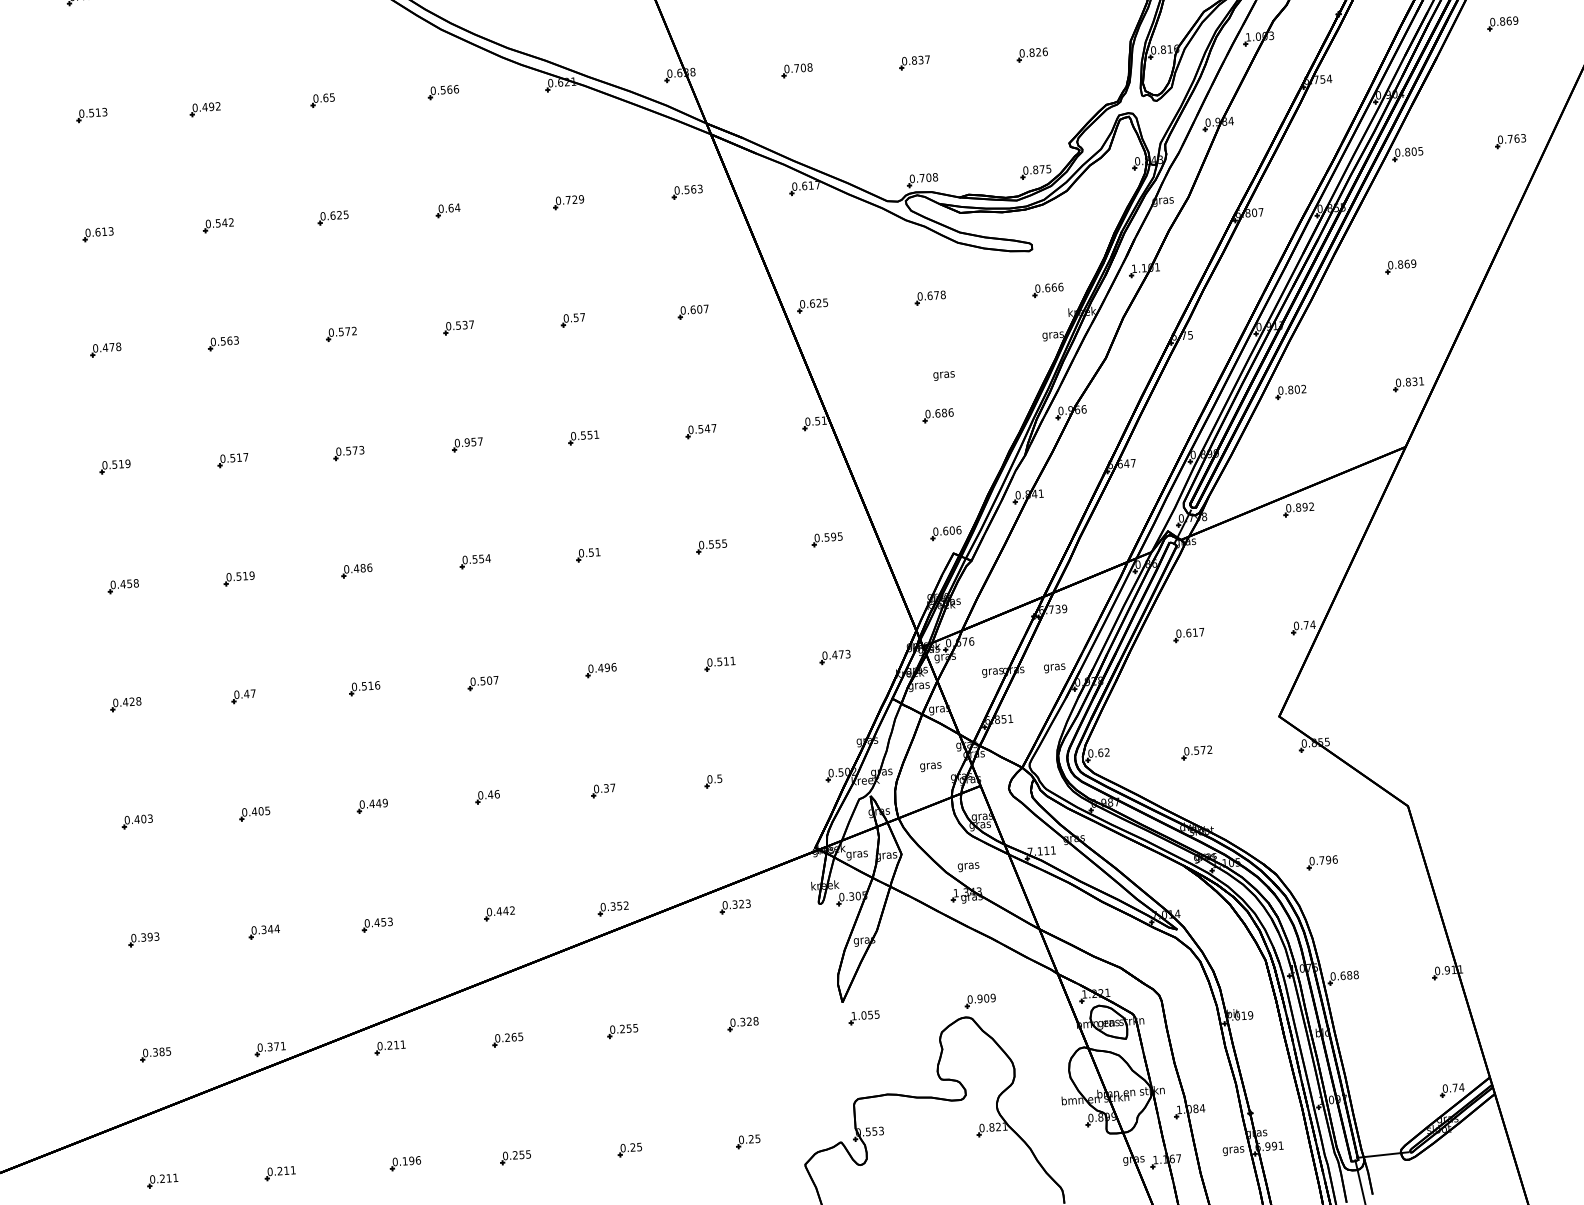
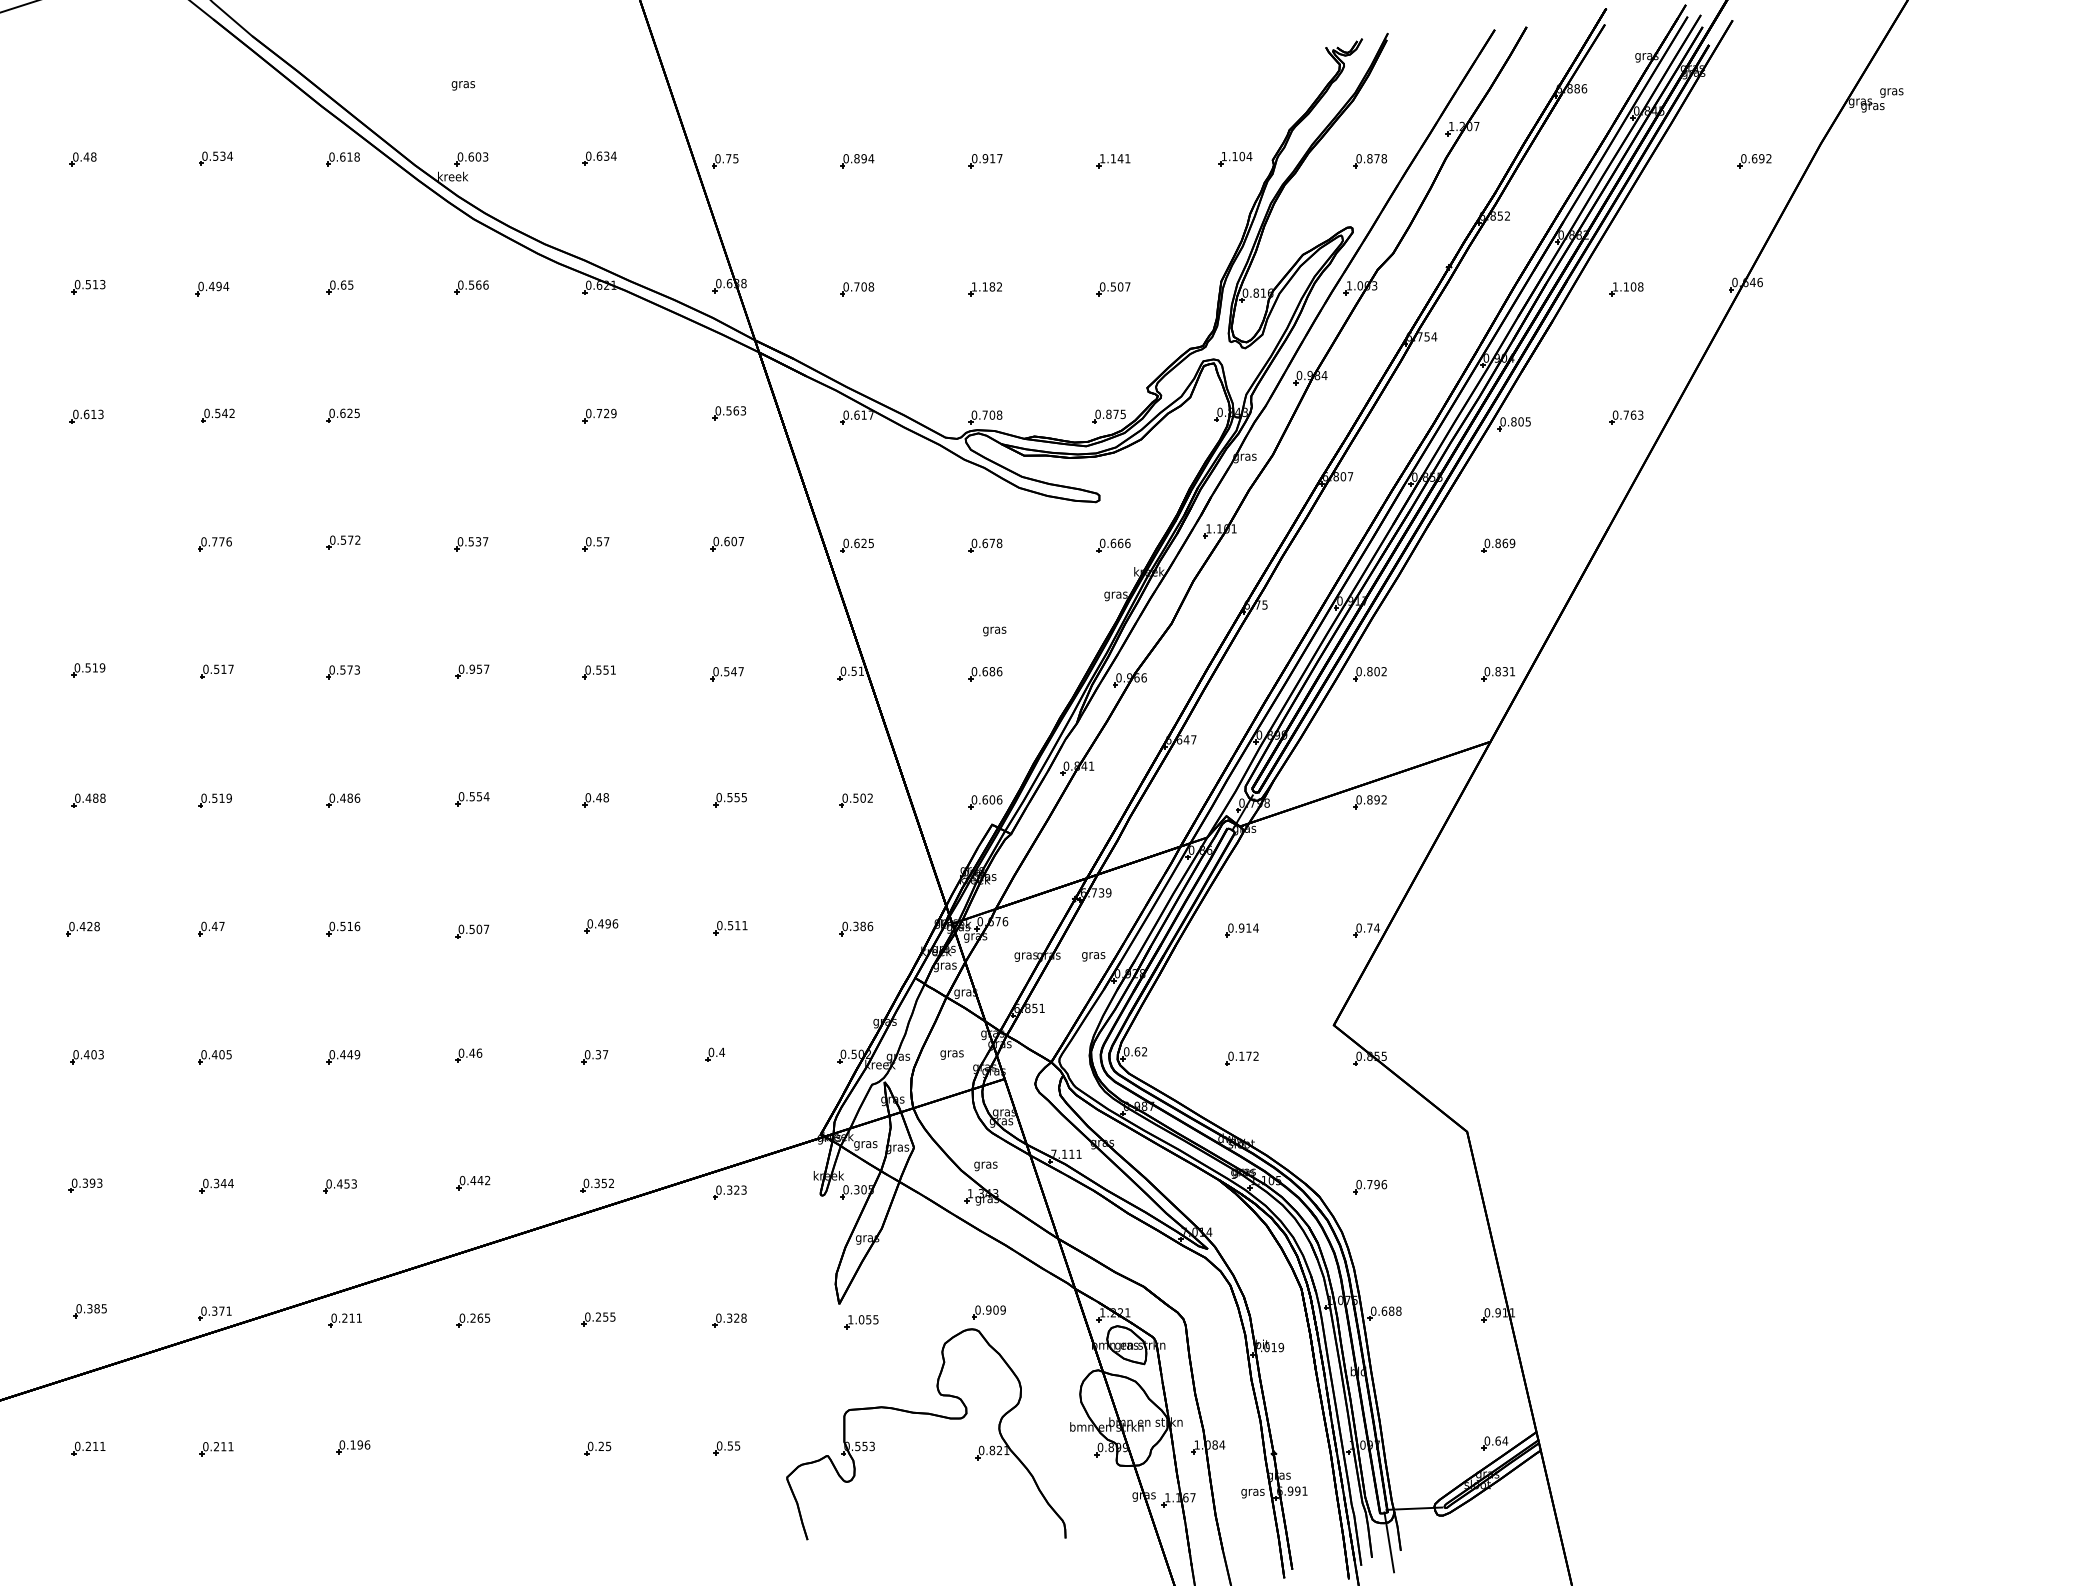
text: (1503, 21) -> (1627, 286), 0.869 -> 1.108
text: (1038, 51) -> (1120, 286), 0.826 -> 0.507
text: (915, 60) -> (986, 286), 0.837 -> 1.182
text: (218, 105) -> (226, 285), 0.492 -> 0.494
part: (447, 210) -> (467, 416), removed
text: (229, 340) -> (221, 541), 0.563 -> 0.776
part: (105, 349) -> (86, 542), removed
text: (836, 536) -> (866, 797), 0.595 -> 0.502
text: (594, 552) -> (602, 797), 0.51 -> 0.48
text: (129, 583) -> (95, 797), 0.458 -> 0.488
text: (1194, 632) -> (1248, 927), 0.617 -> 0.914
text: (841, 654) -> (863, 926), 0.473 -> 0.386
text: (1196, 749) -> (1241, 1055), 0.572 -> 0.172
text: (720, 778) -> (722, 1052), 0.5 -> 0.4
text: (1454, 1087) -> (1497, 1440), 0.74 -> 0.64
text: (750, 1138) -> (729, 1445), 0.25 -> 0.55
part: (515, 1157) -> (473, 1448), removed

